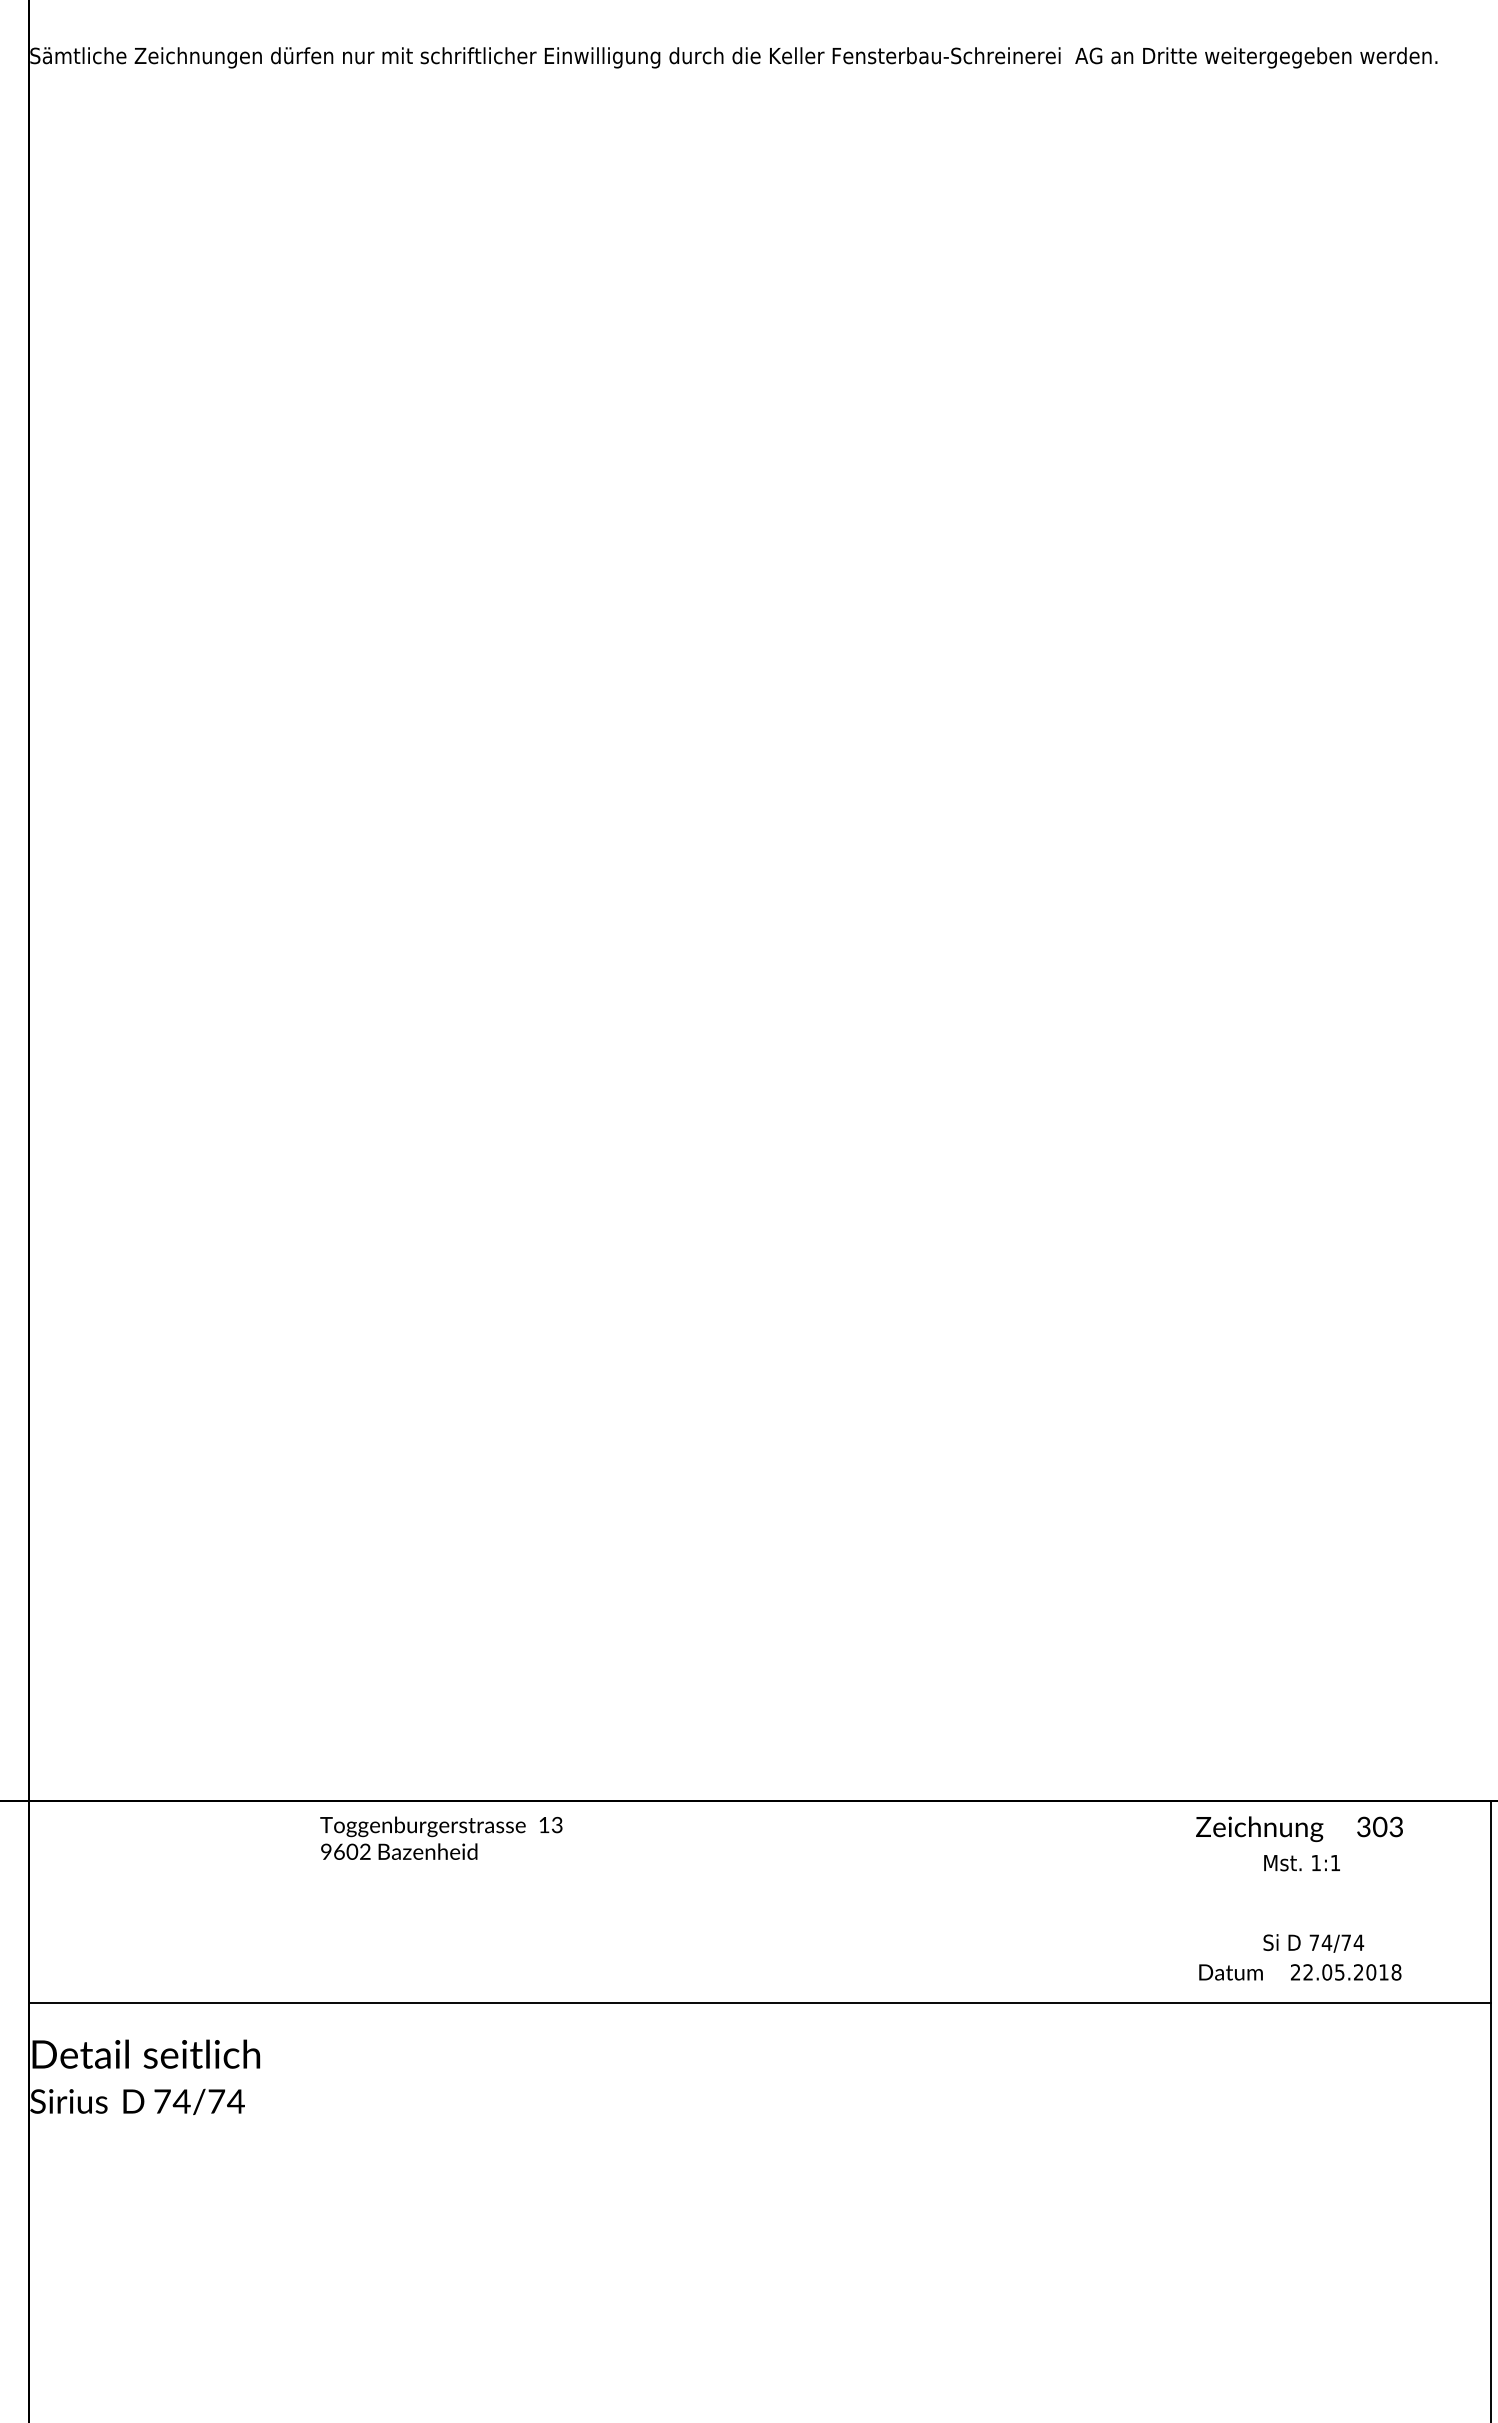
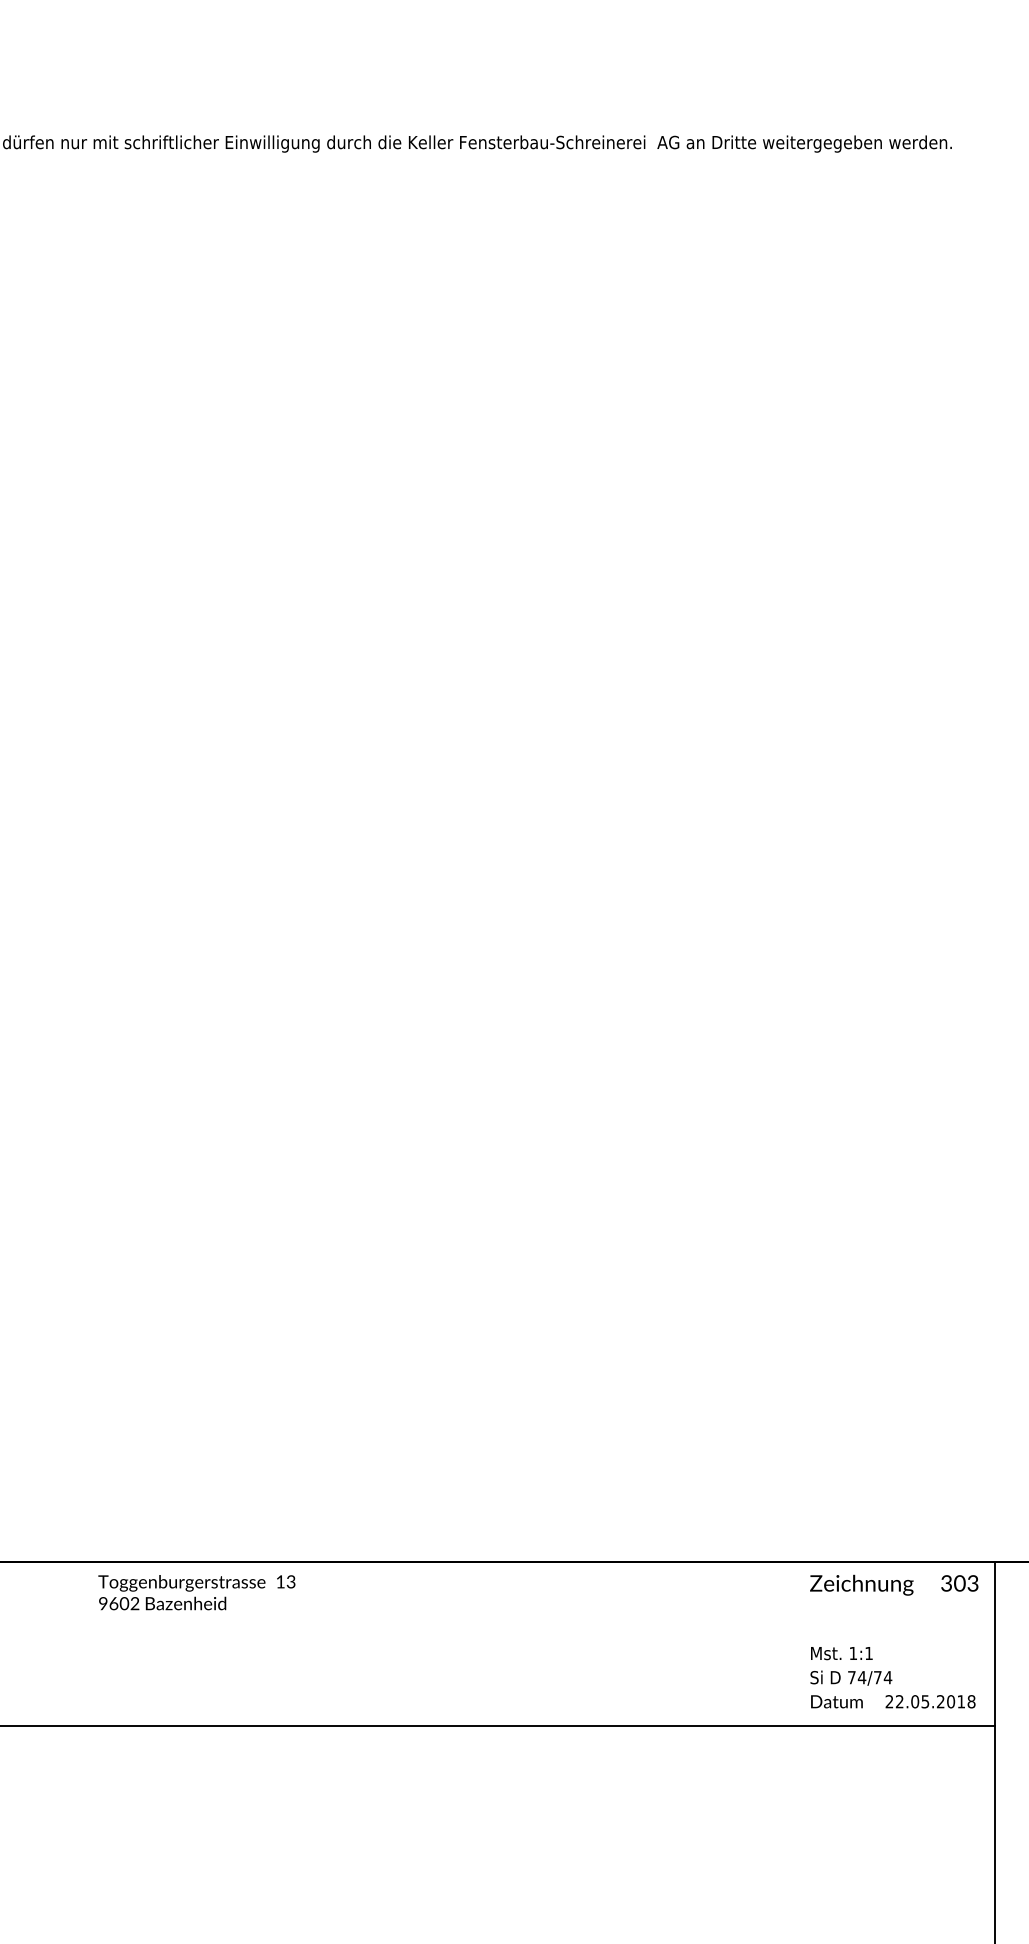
text: (1299, 1829) -> (894, 1585), moved
text: (441, 1837) -> (196, 1591), moved
text: (1301, 1863) -> (841, 1653), moved
text: (1300, 1972) -> (893, 1701), moved

